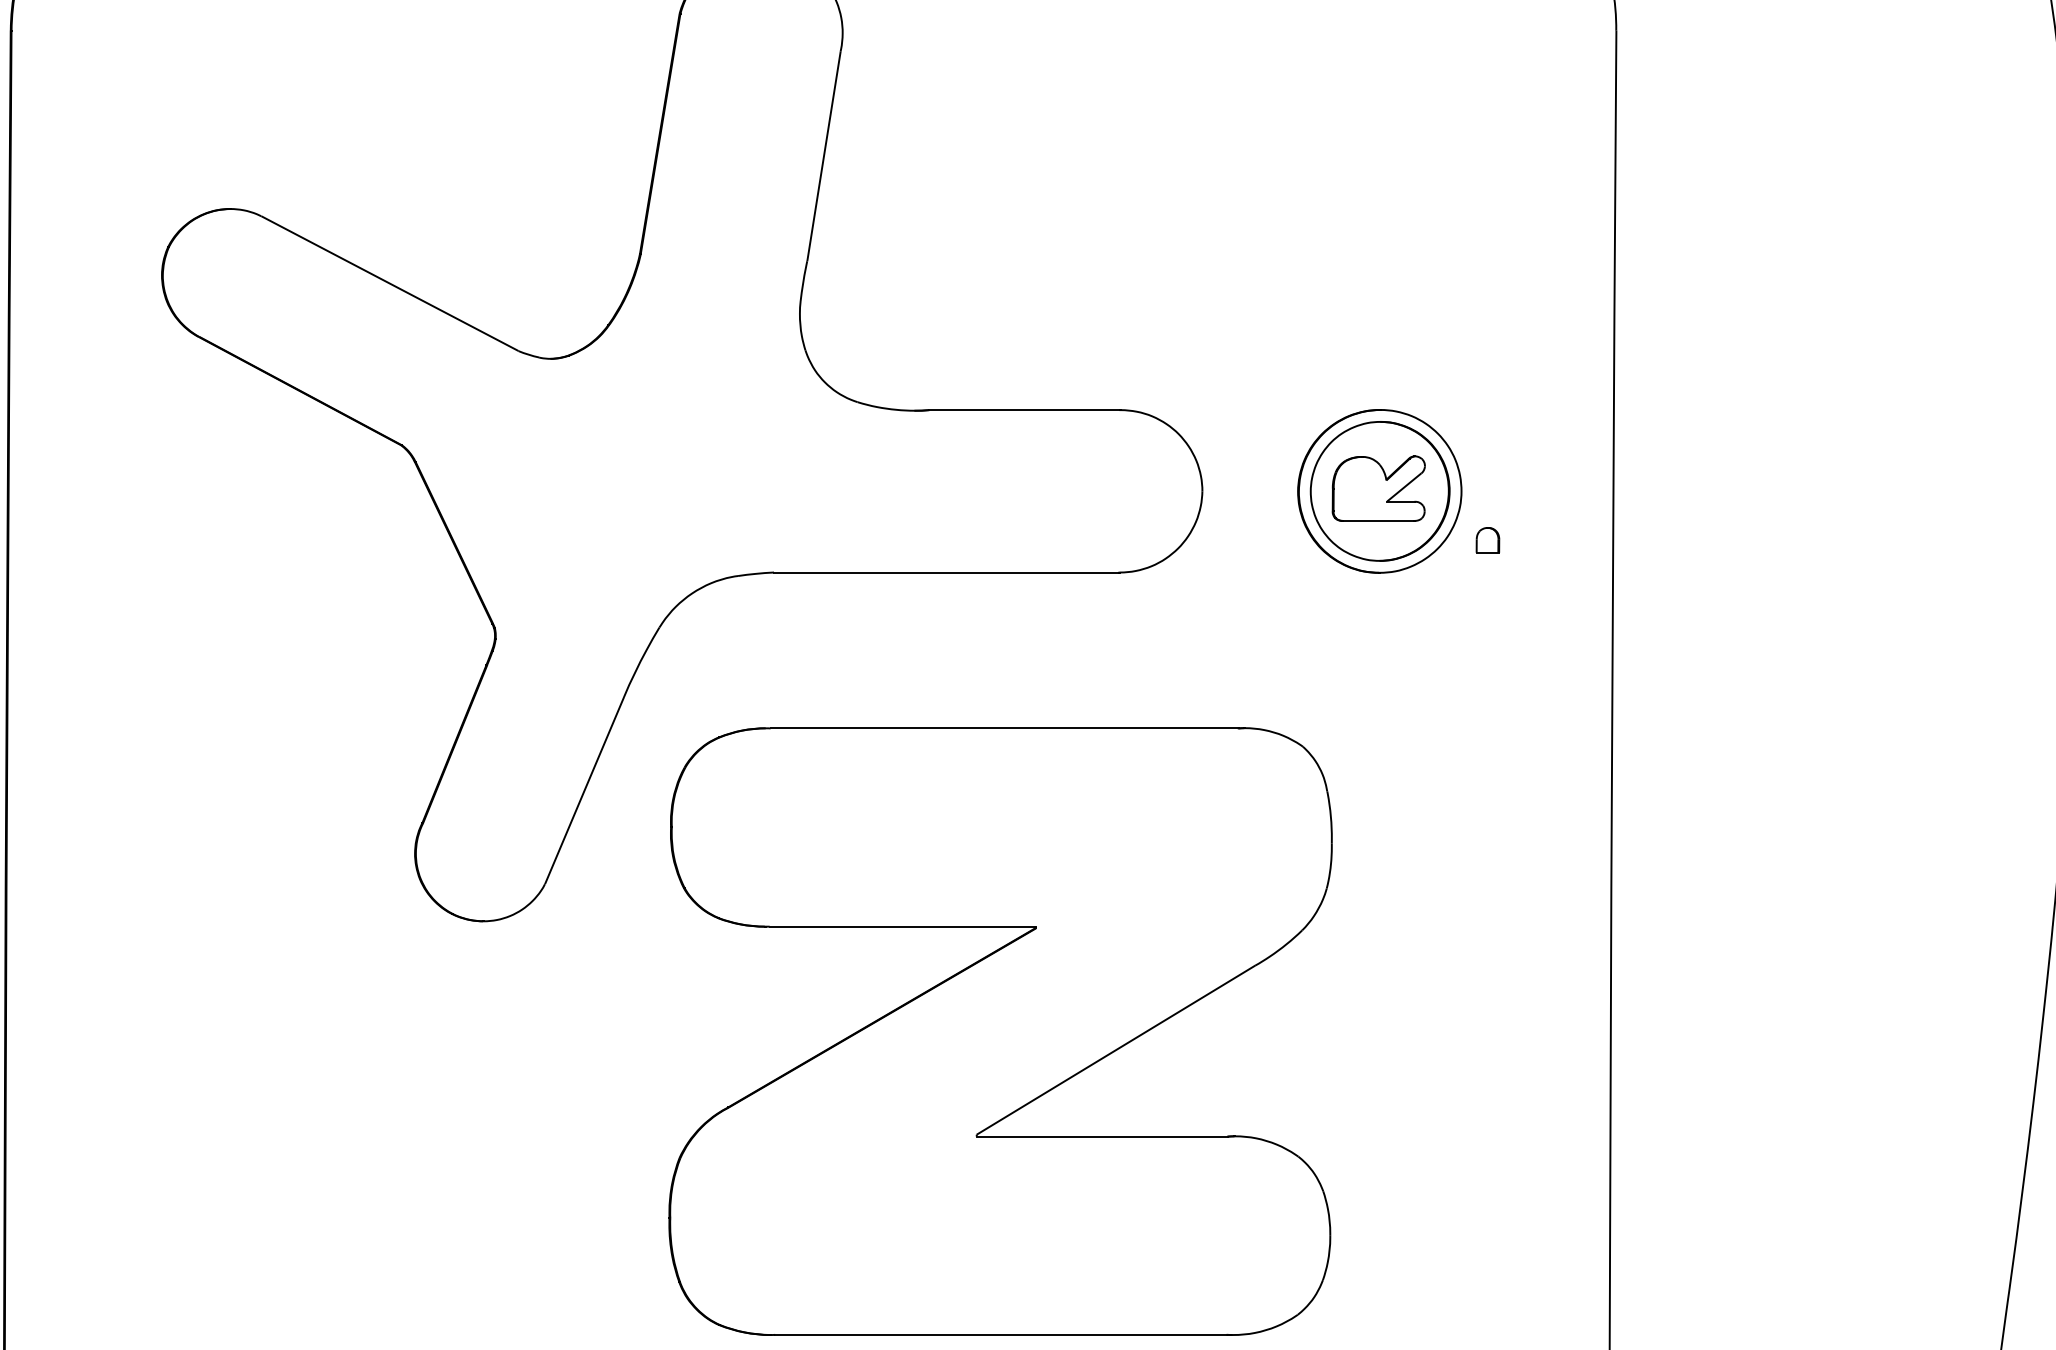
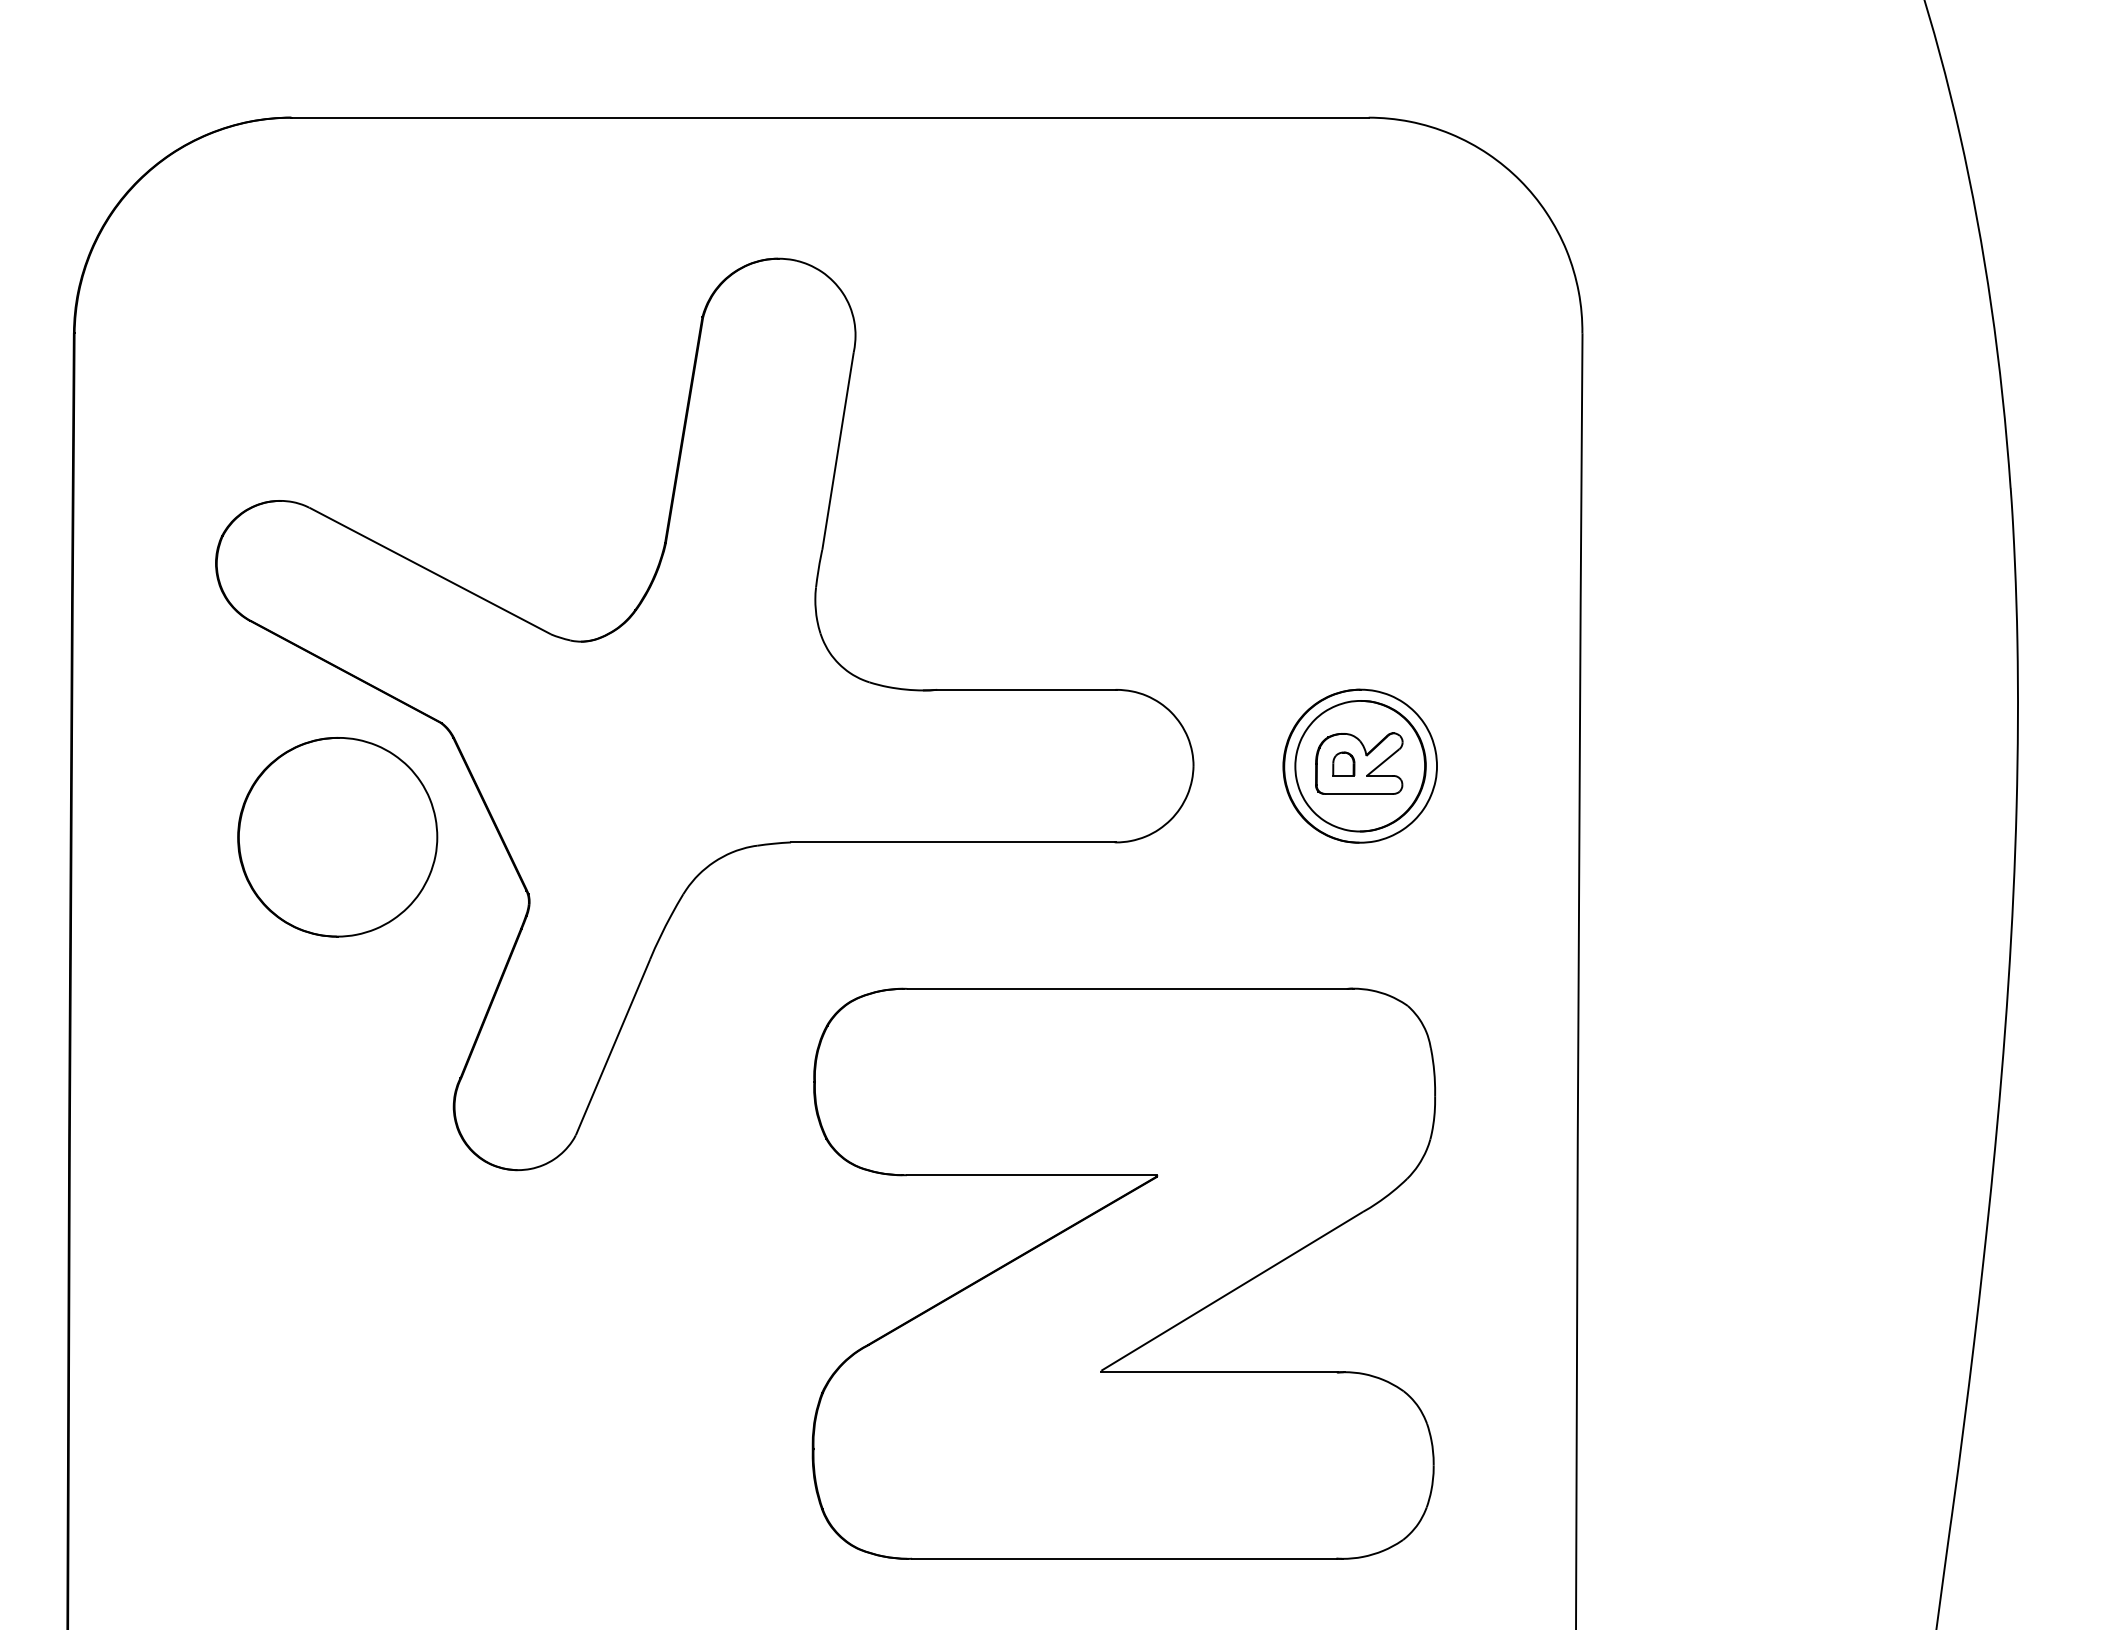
part: (1487, 539) -> (1343, 763), moved
part: (291, 567) -> (337, 837), added
part: (1000, 1031) -> (1123, 1273), moved

